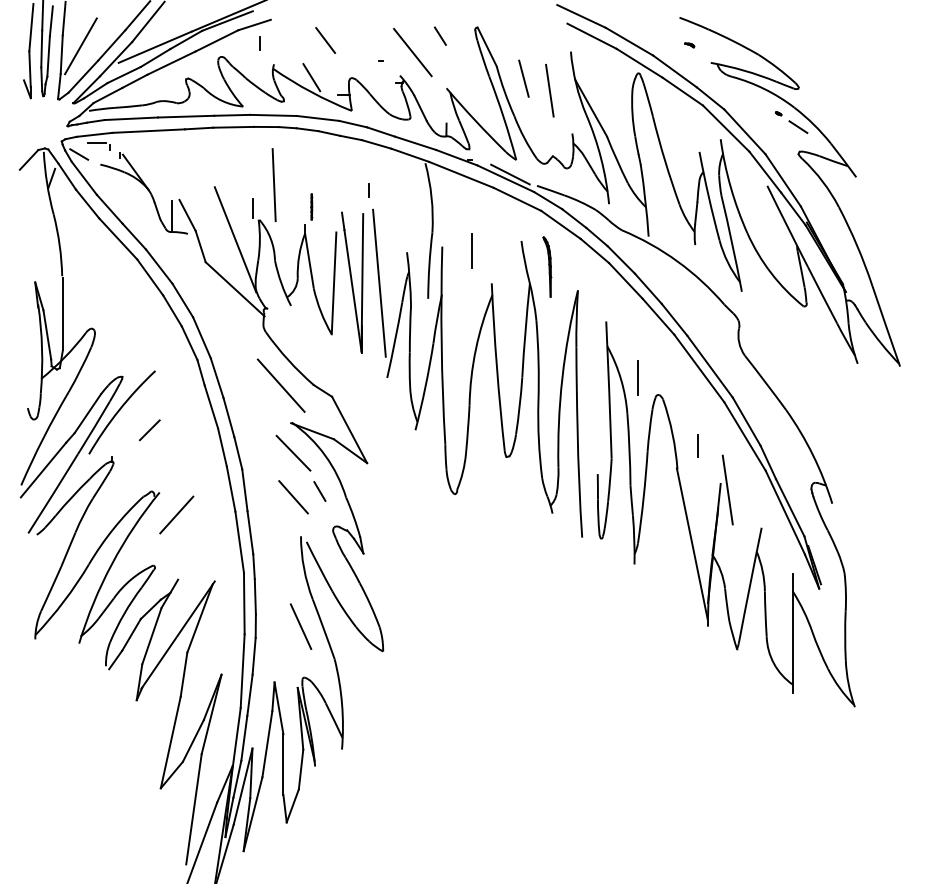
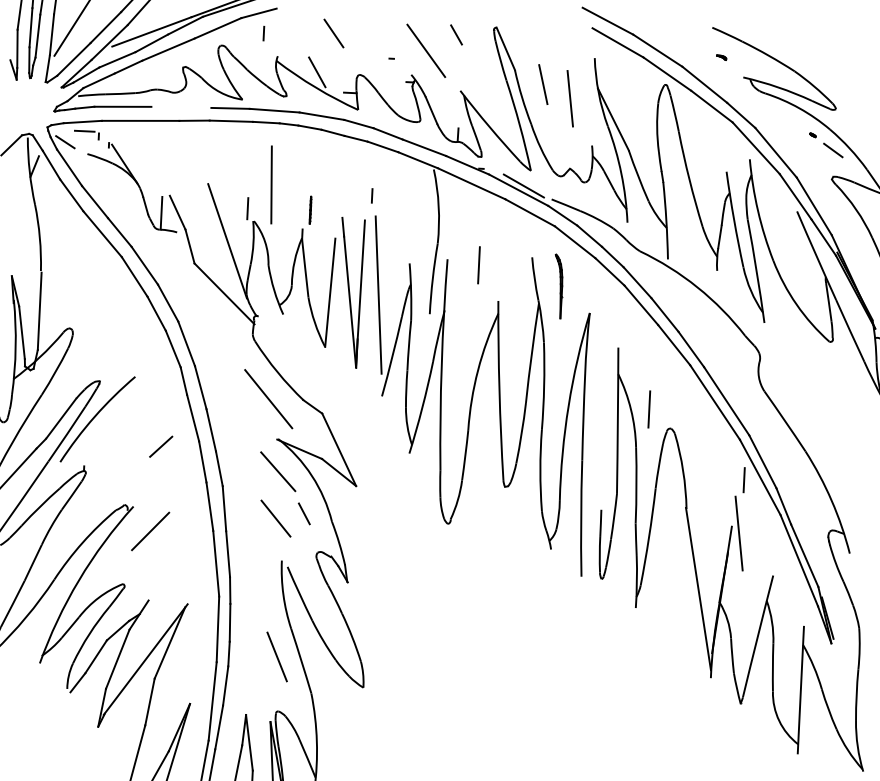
line: (186, 116) -> (181, 107), removed
line: (149, 430) -> (160, 447), moved
line: (697, 445) -> (743, 479), moved

